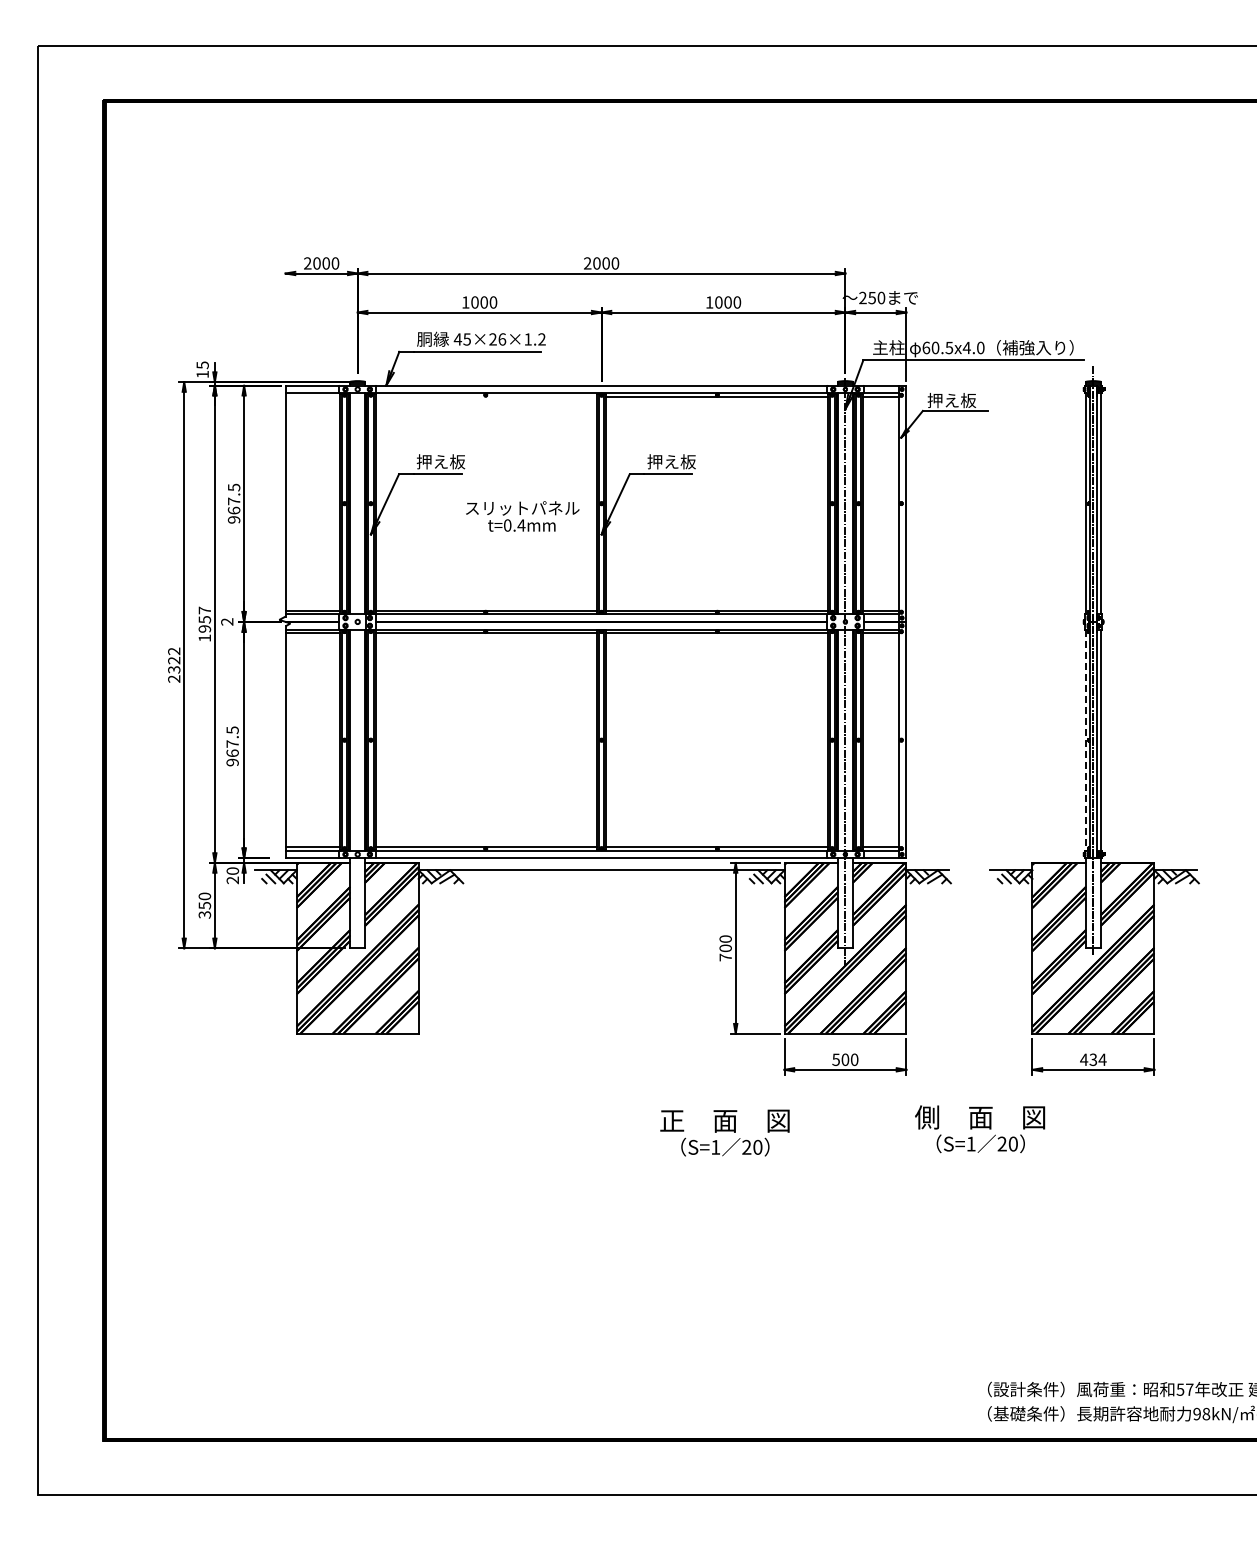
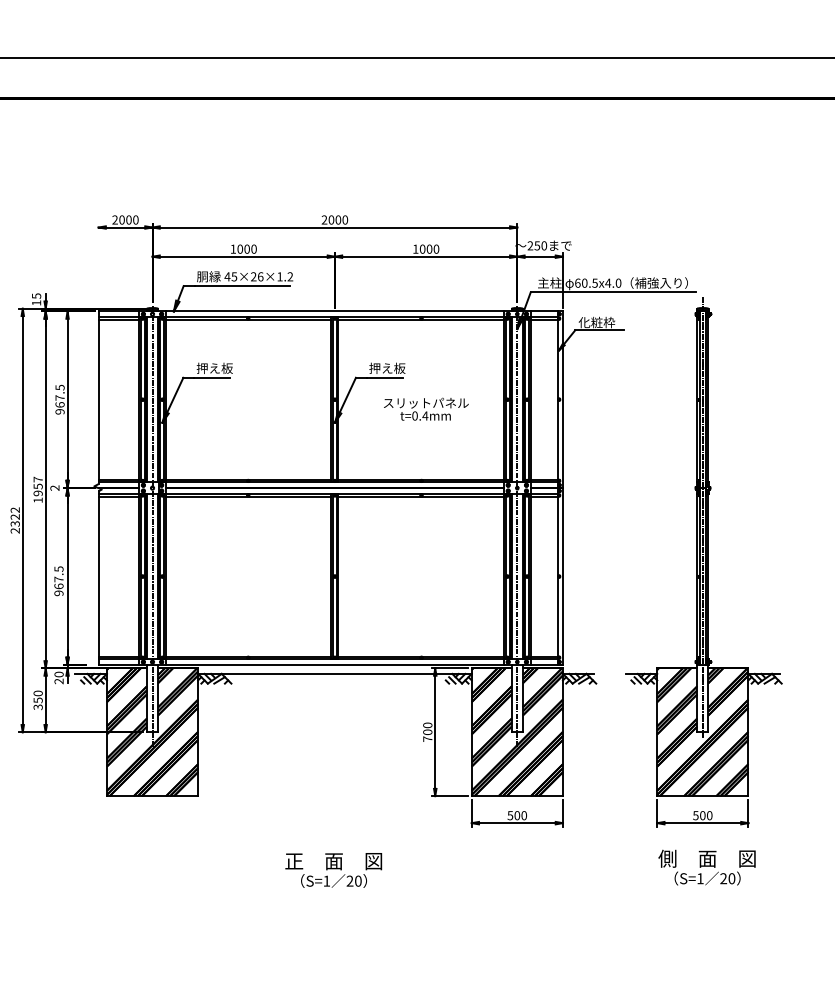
line: (312, 396) -> (118, 319), added
line: (485, 396) -> (248, 319), added
text: (951, 400) -> (596, 322), 押え板 -> 化粧枠
text: (522, 516) -> (426, 409), moved
line: (357, 672) -> (152, 525), added
line: (1085, 740) -> (696, 576), dashed -> solid
text: (1093, 1059) -> (702, 815), 434 -> 500
text: (980, 1129) -> (707, 867), moved
text: (724, 1132) -> (333, 870), moved

